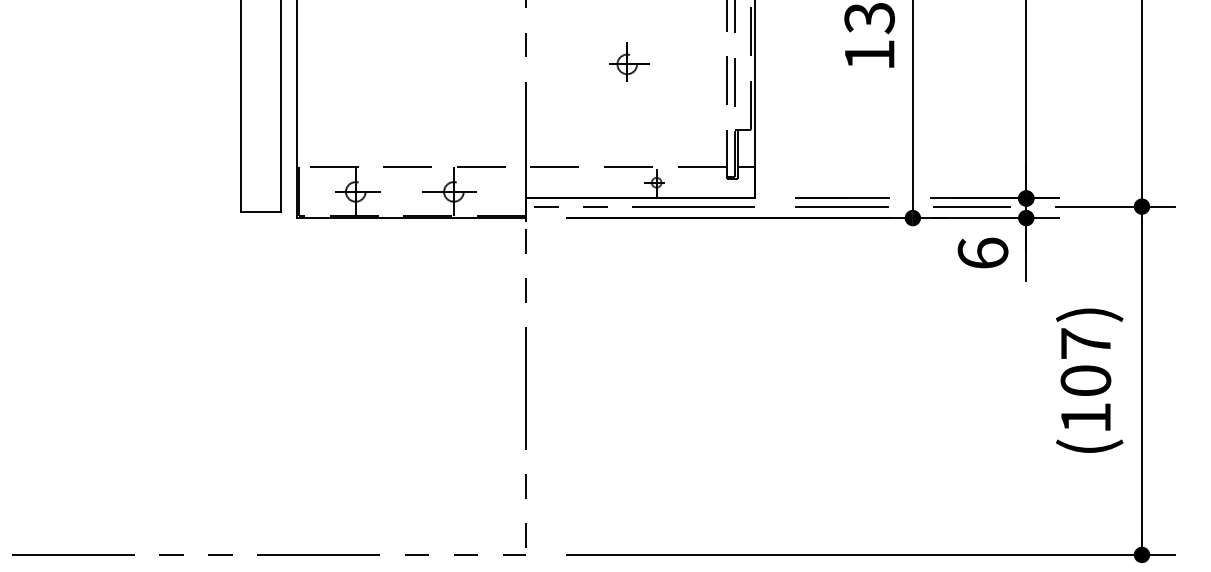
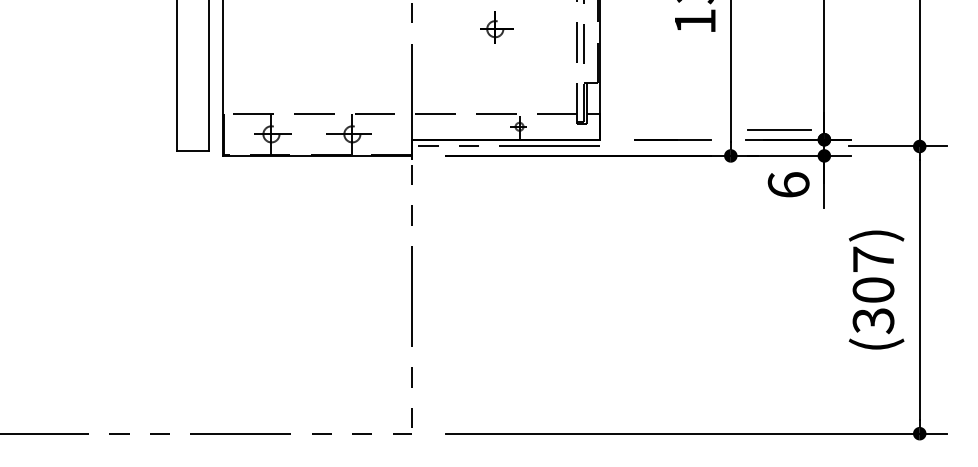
line: (842, 206) -> (672, 146), removed
line: (971, 206) -> (779, 129), moved
text: (1085, 418) -> (873, 321), (107) -> (307)

